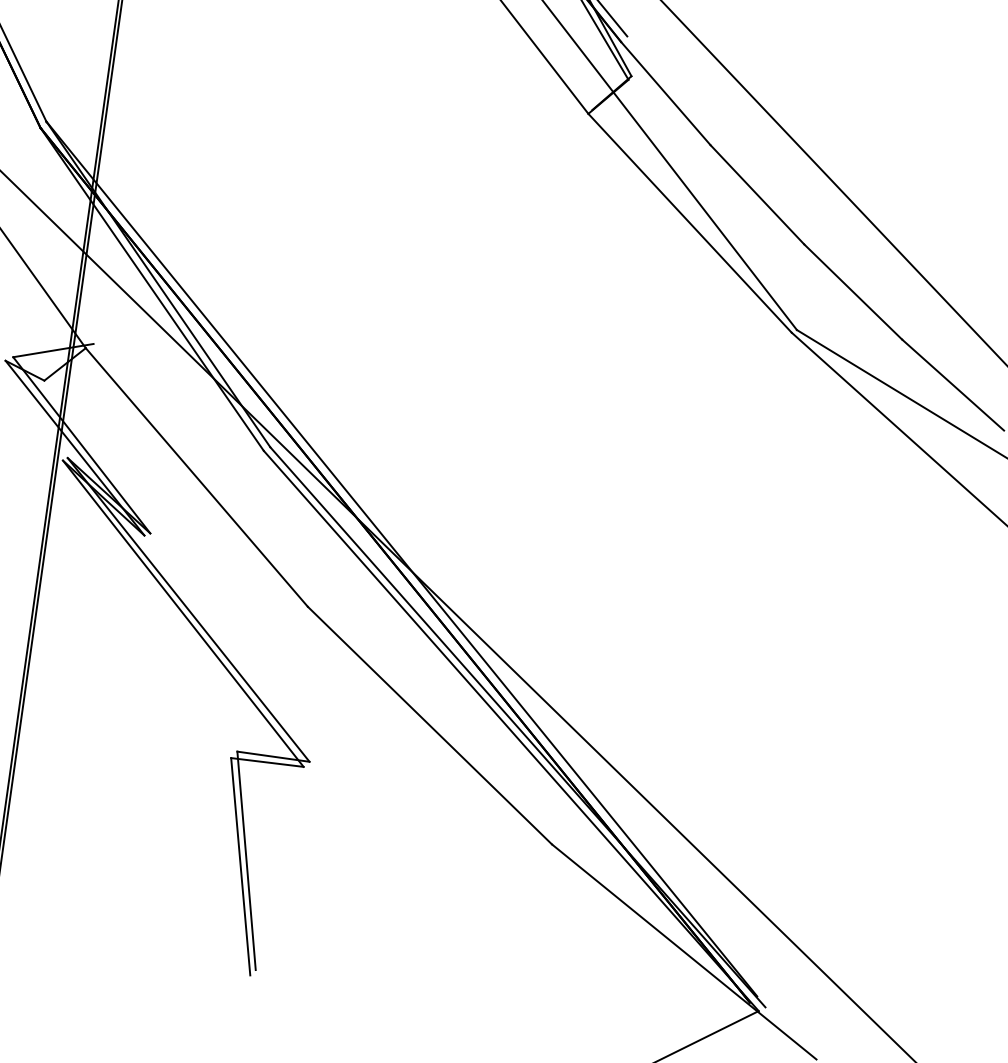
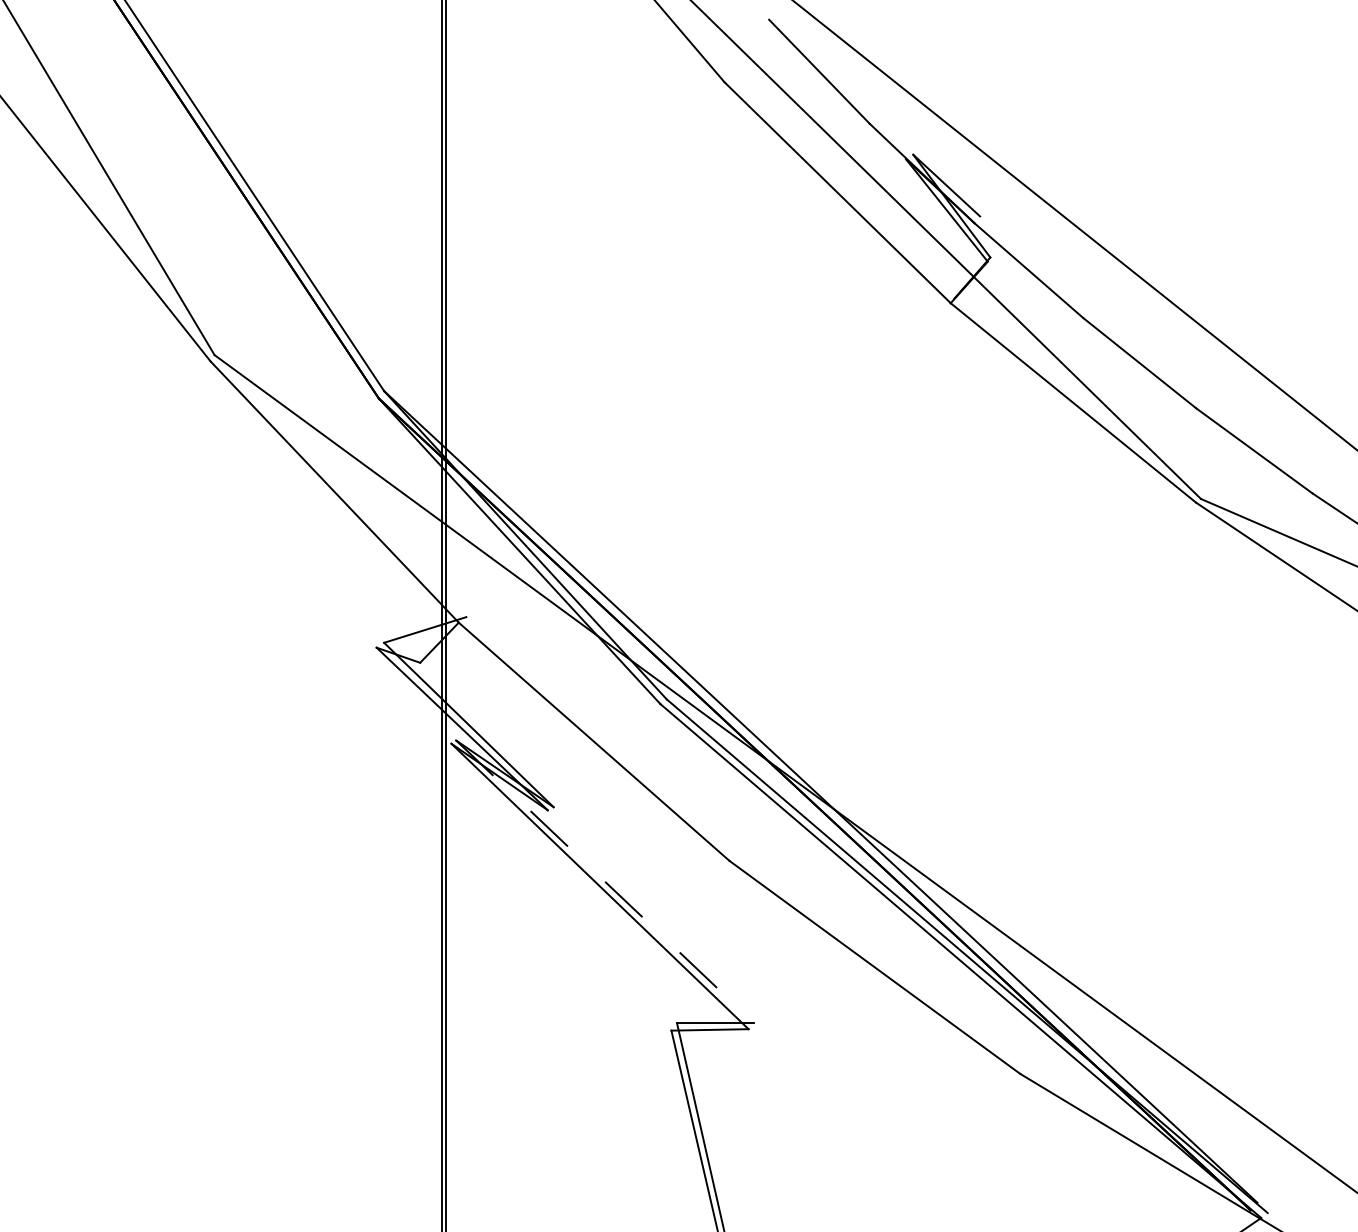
line: (188, 610) -> (605, 882), solid -> dashed

